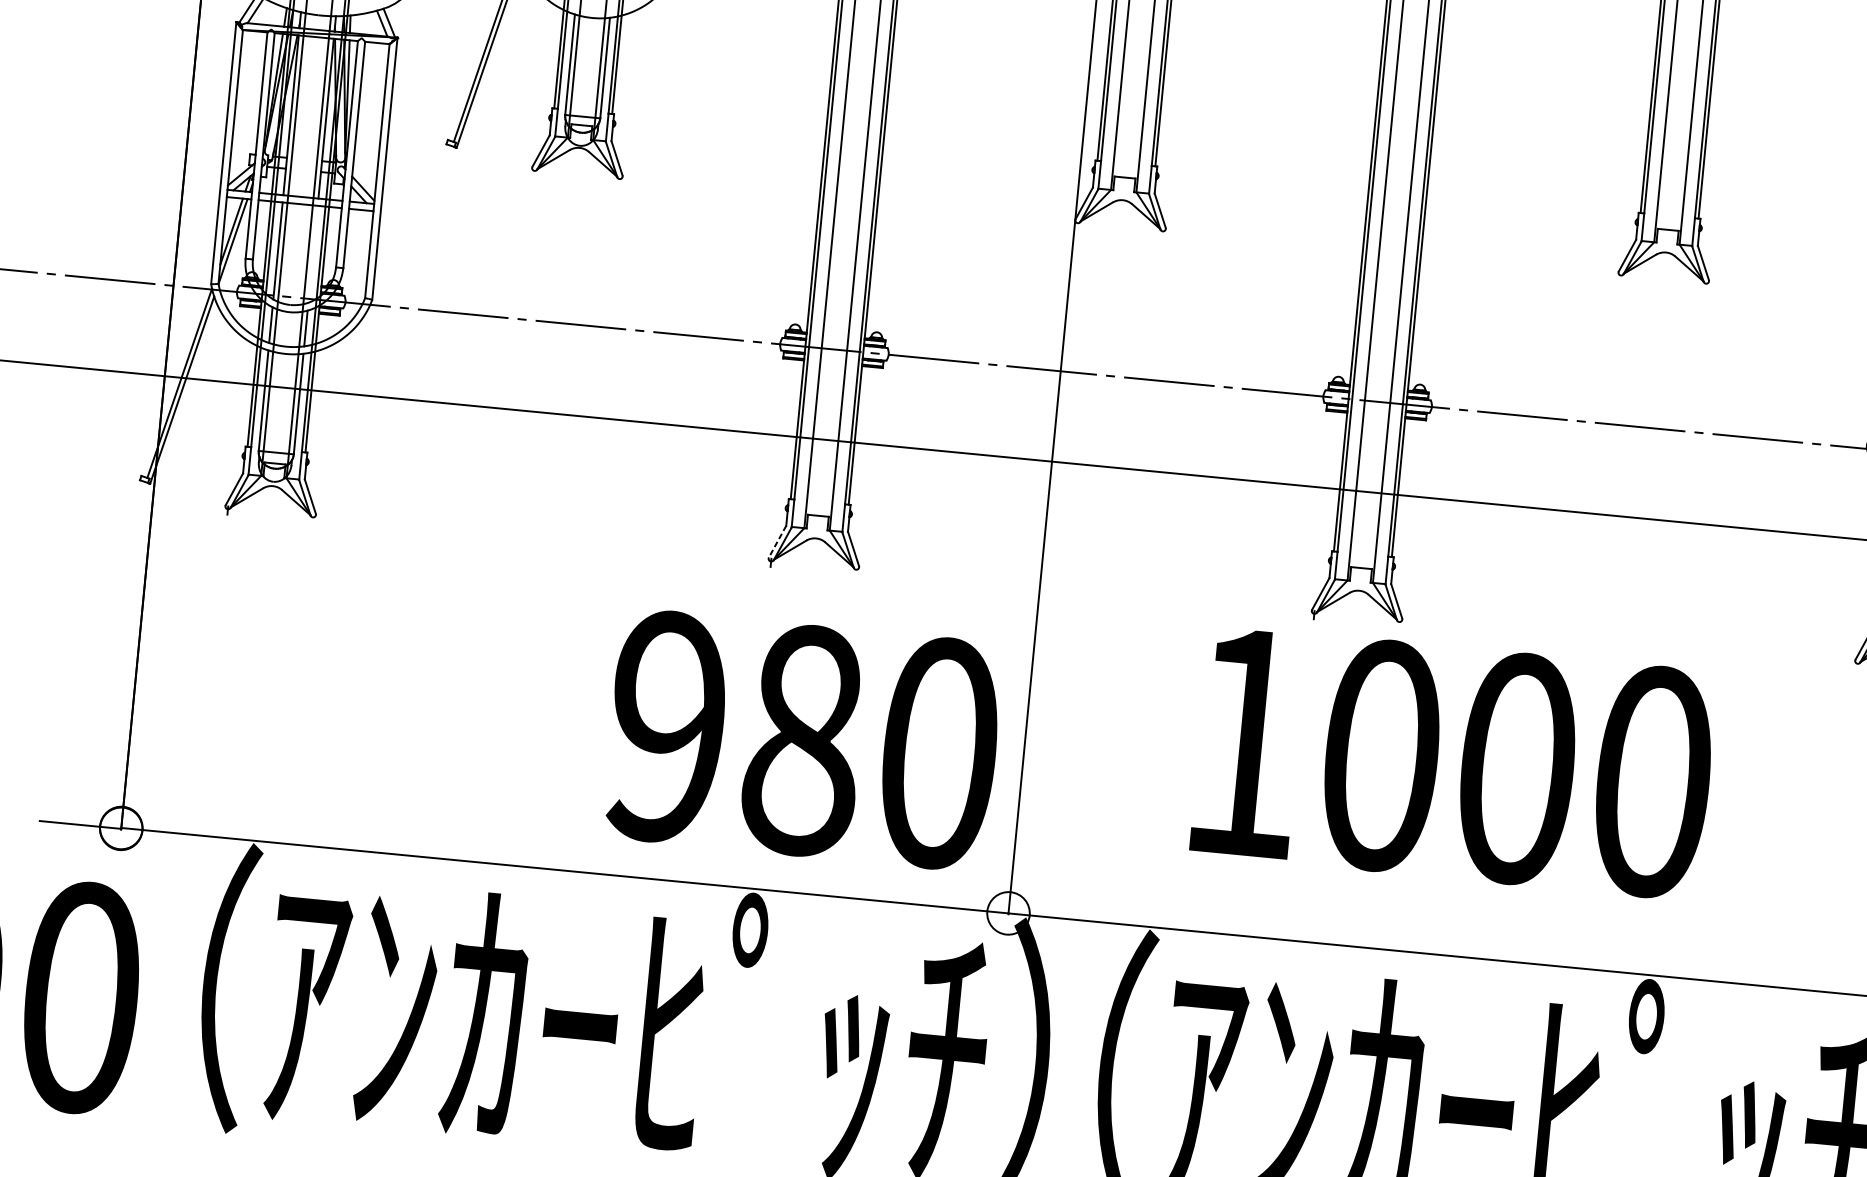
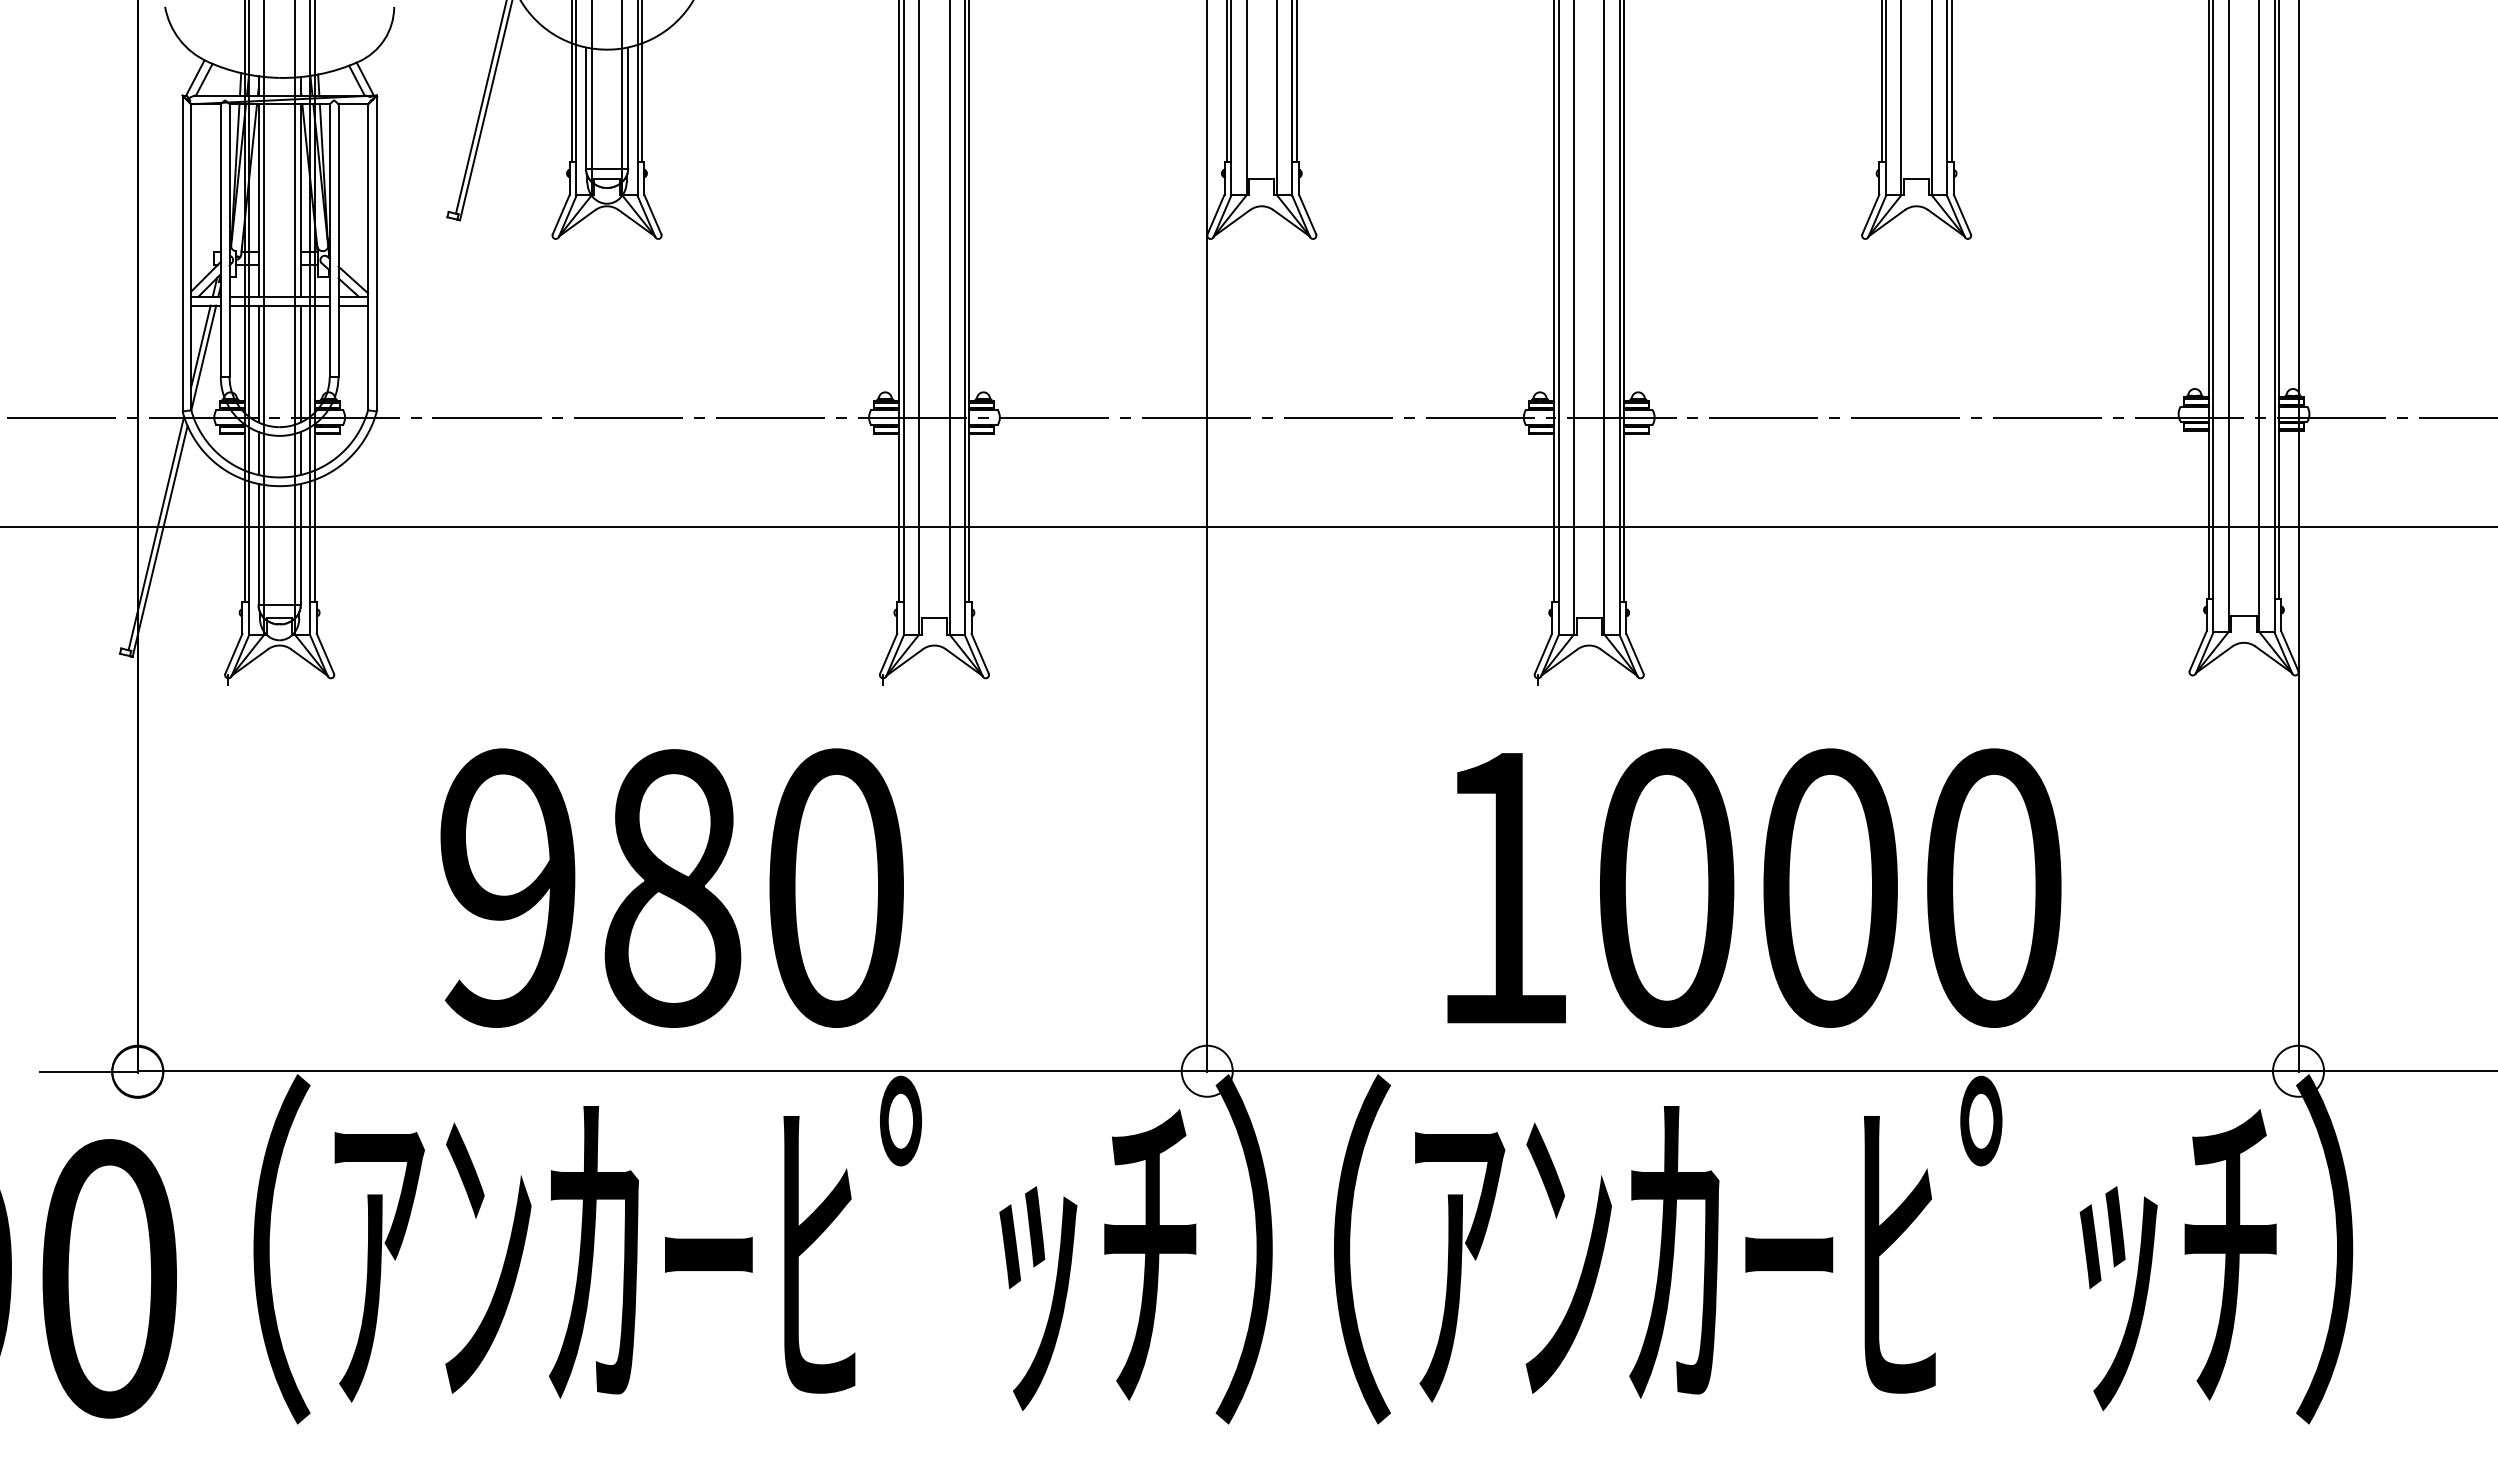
line: (312, 253) -> (300, 363), added
line: (777, 541) -> (888, 653), dashed -> solid
text: (802, 739) -> (671, 887), moved
text: (1454, 762) -> (1754, 887), moved

